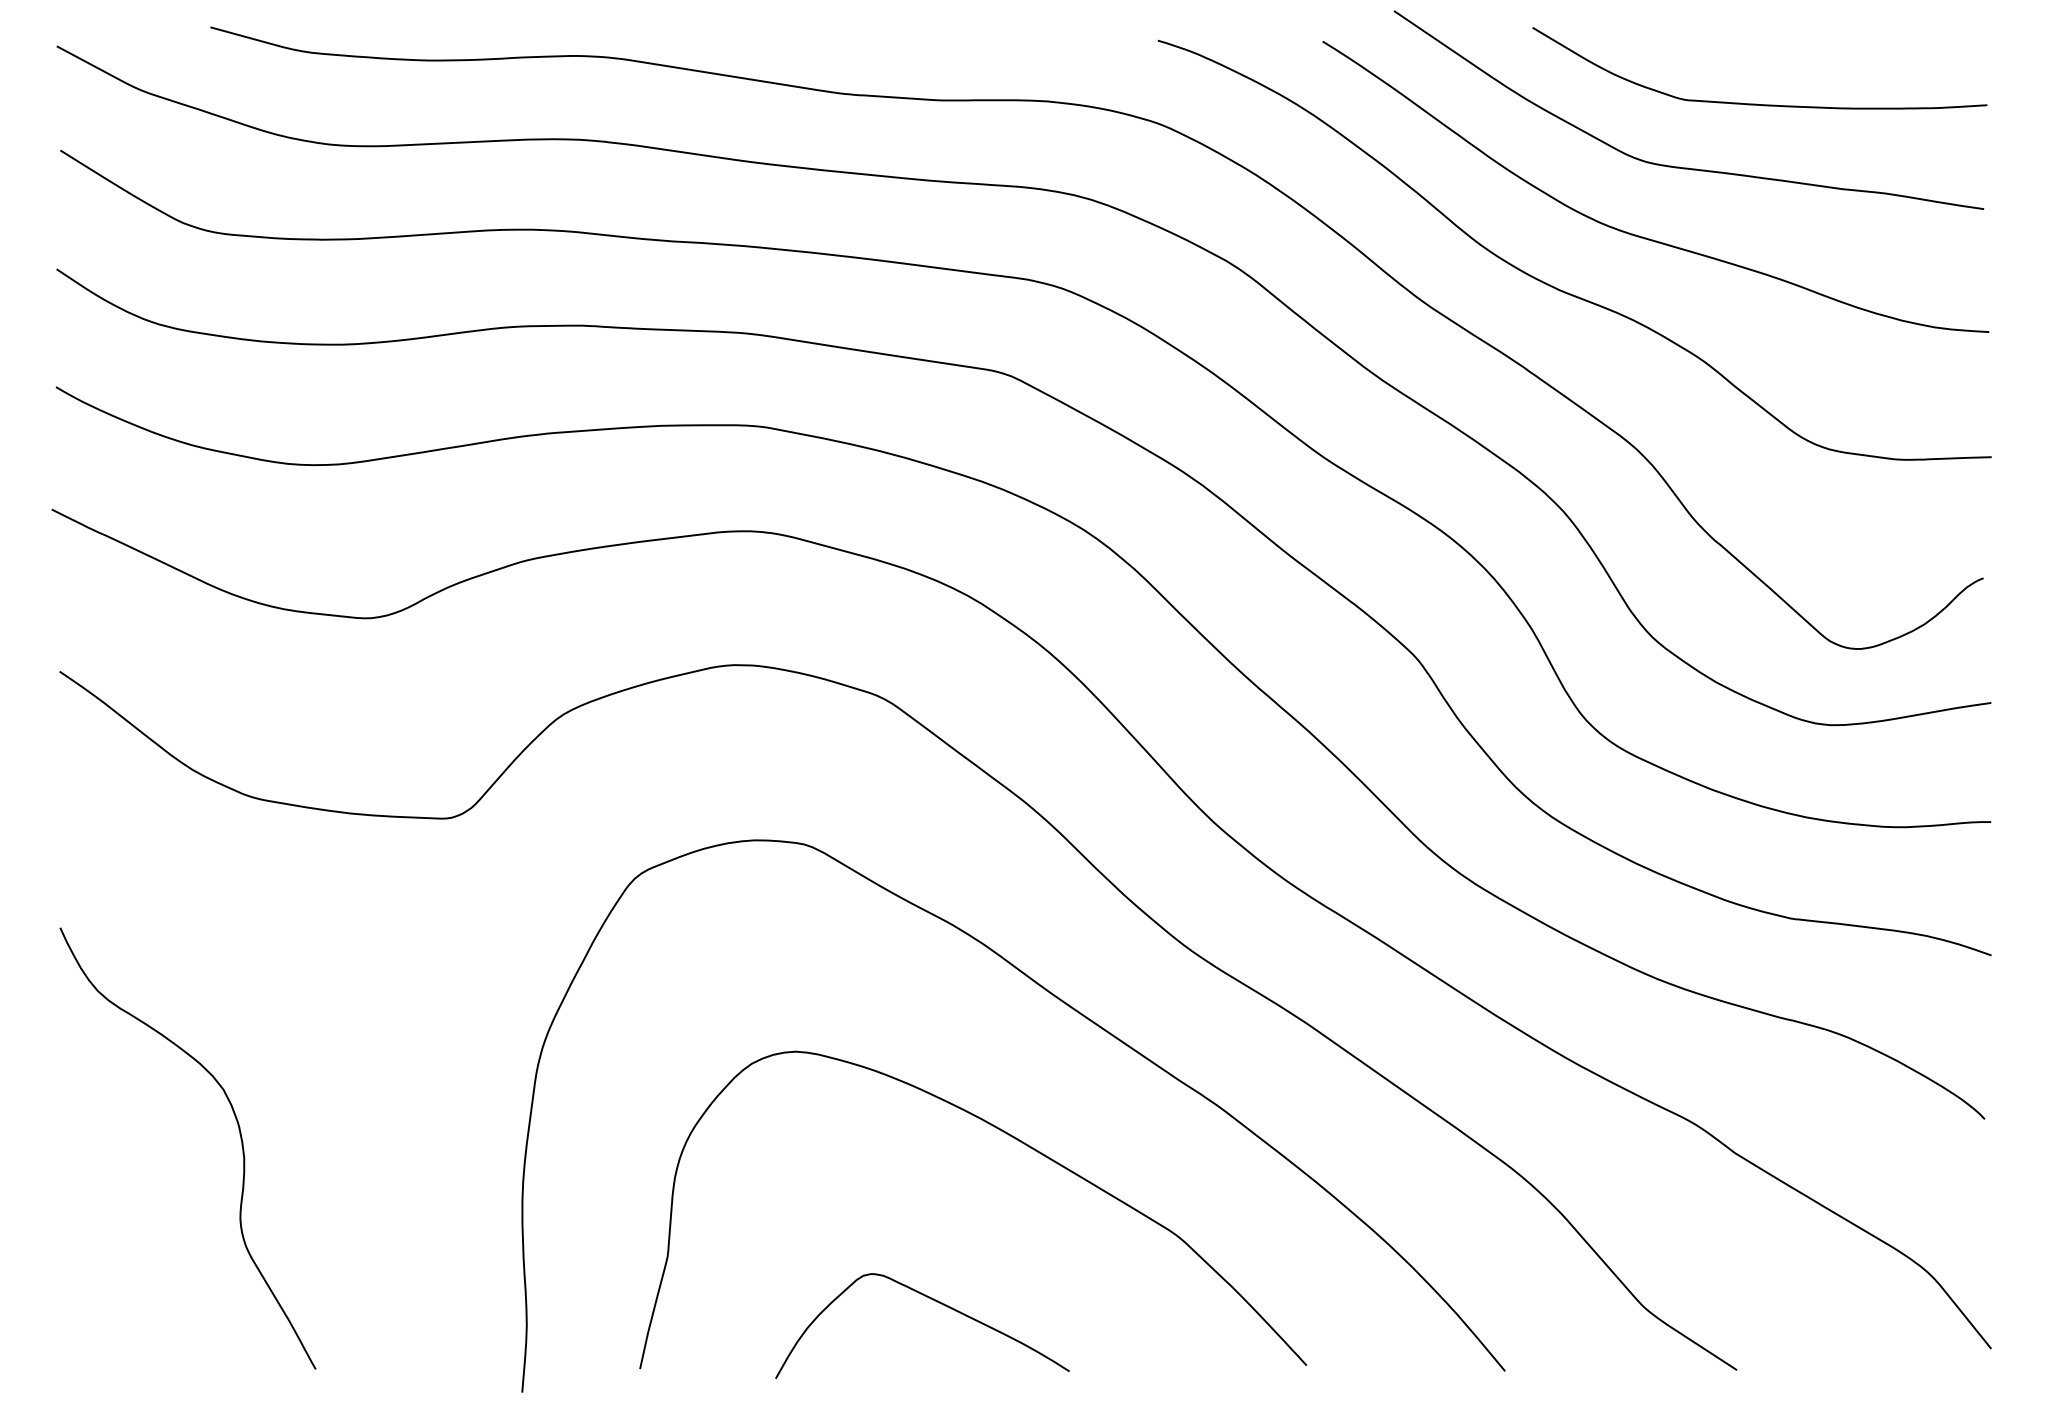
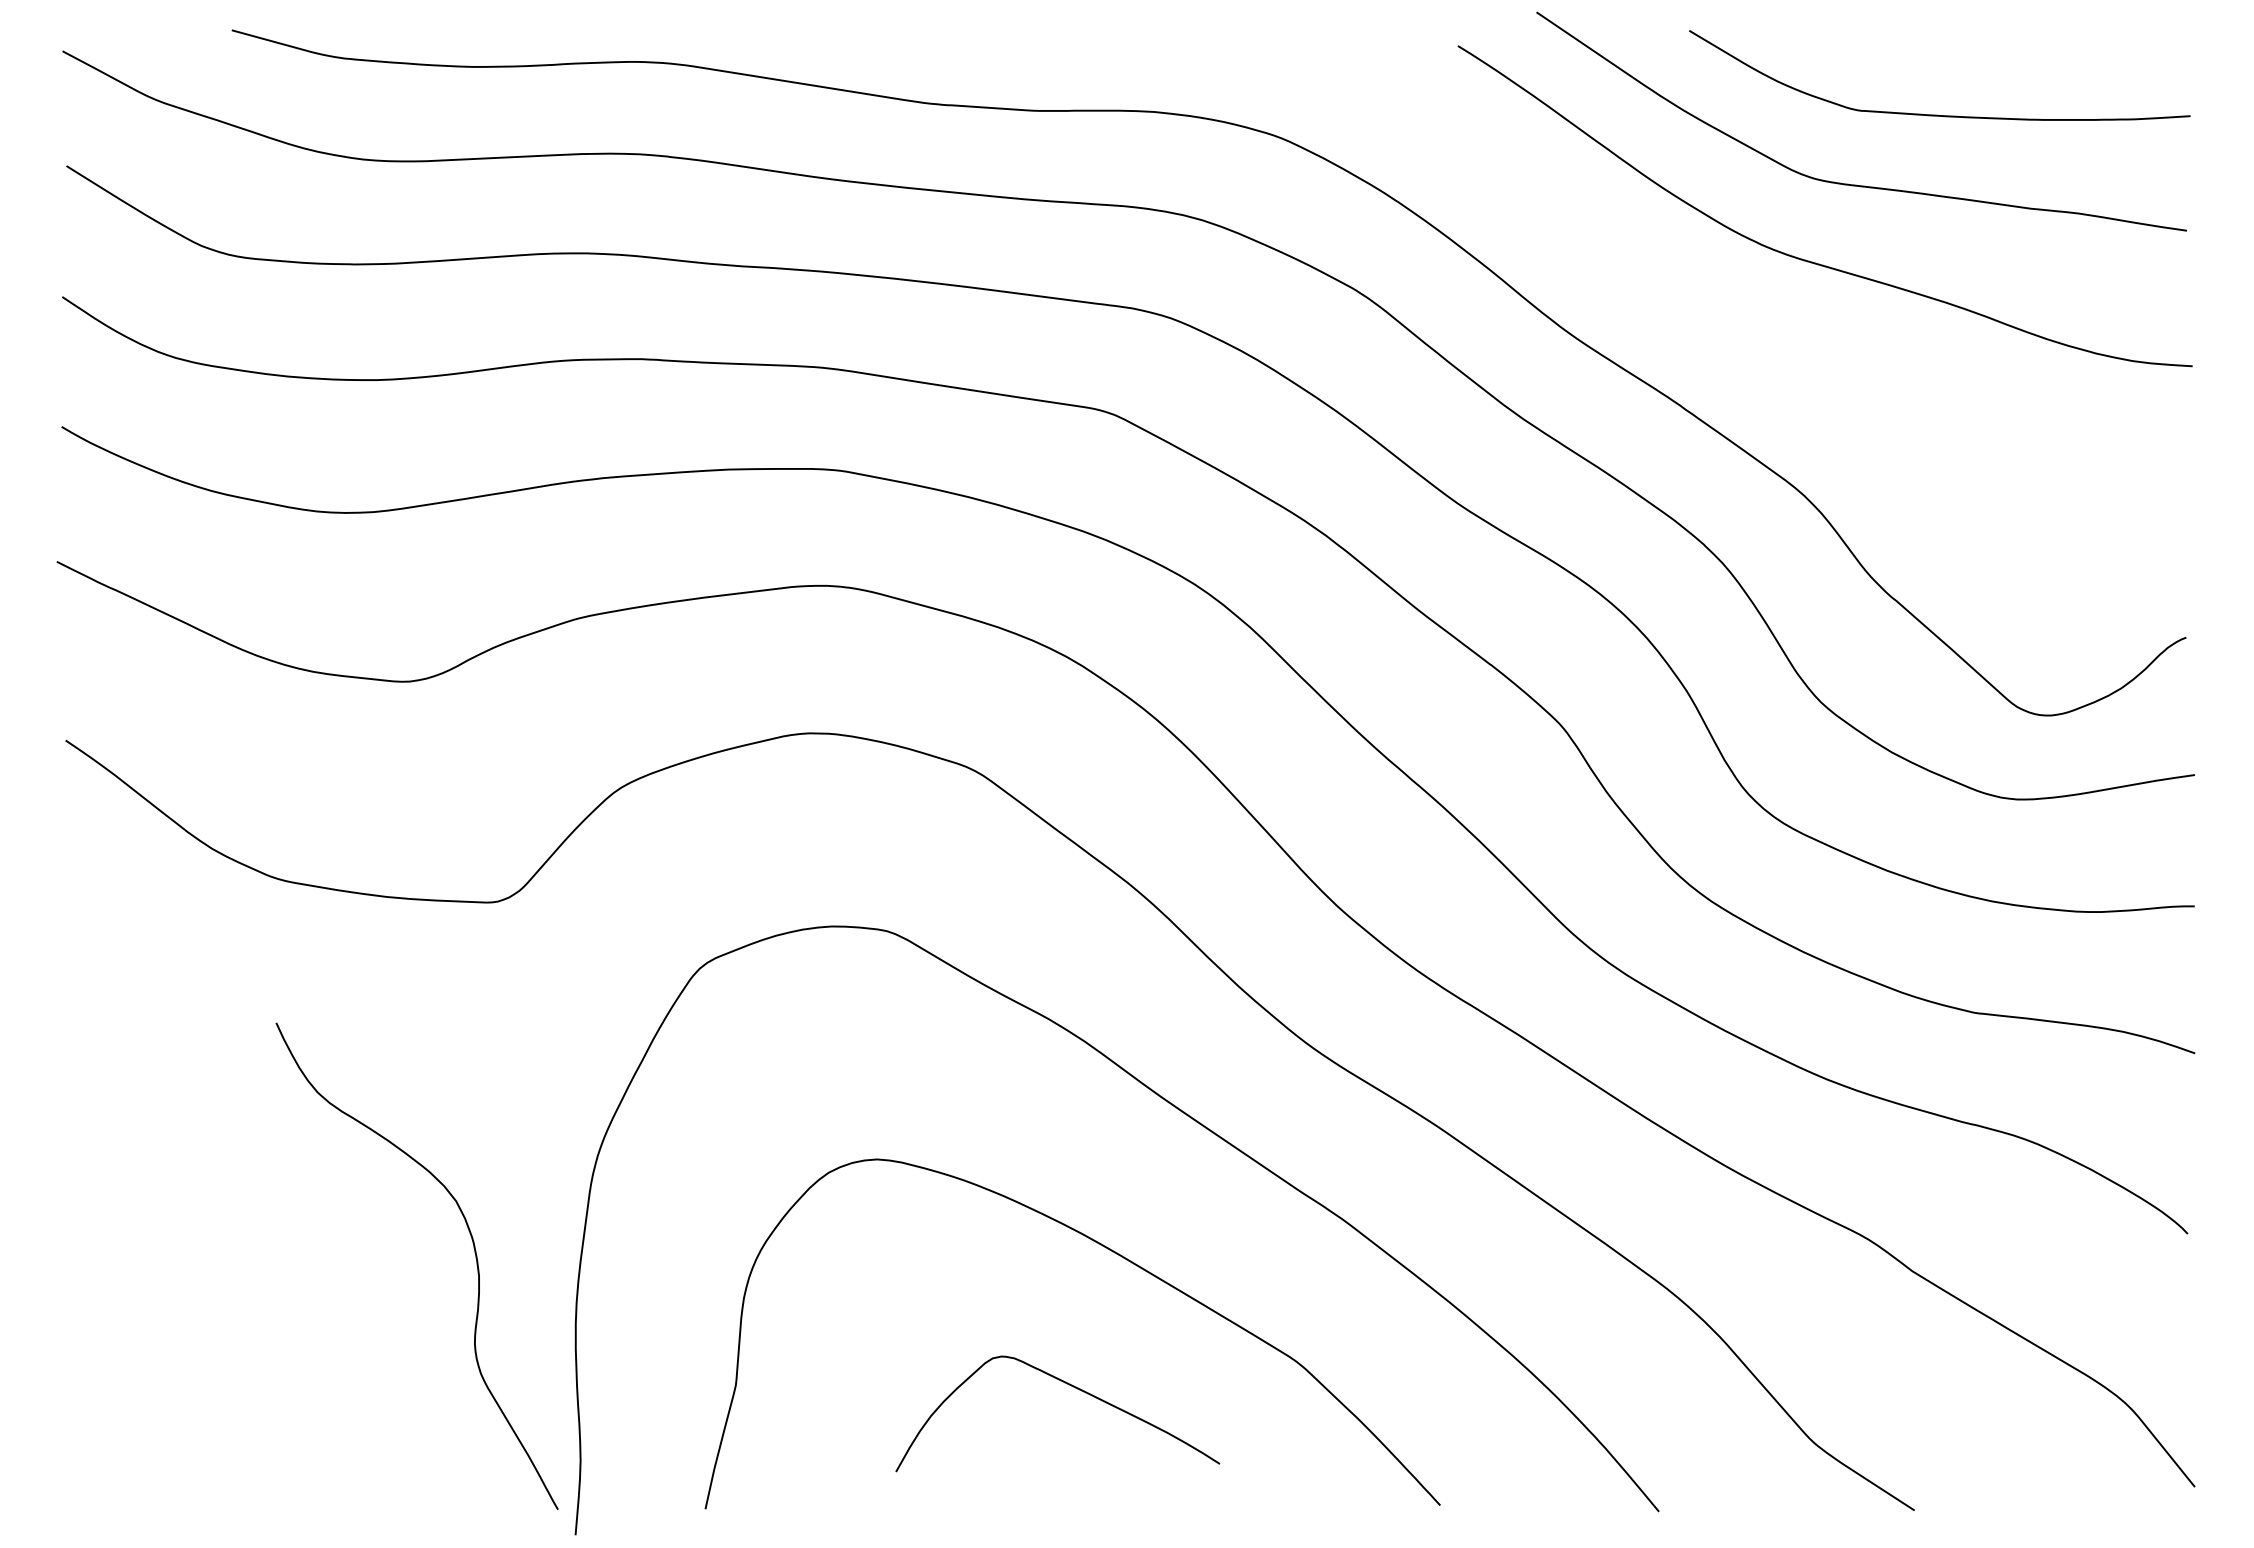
curve: (1555, 286) -> (1714, 316), removed
curve: (240, 1137) -> (474, 1253), moved
curve: (934, 1301) -> (1071, 1386), moved

